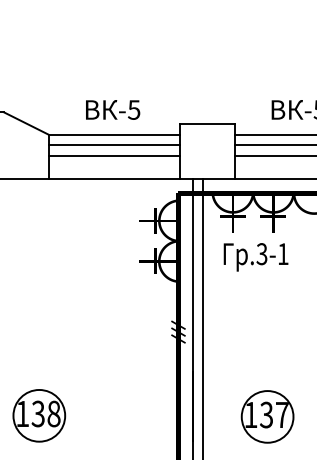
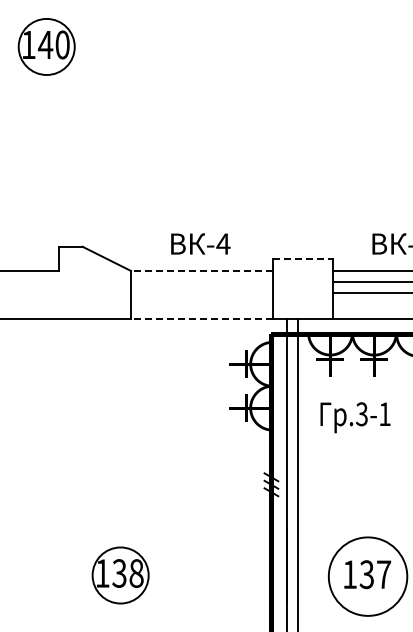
text: (134, 109) -> (223, 243), -5 -> -4
line: (207, 123) -> (302, 258), solid -> dashed
line: (113, 135) -> (201, 271), solid -> dashed
line: (113, 145) -> (201, 282), removed
line: (113, 155) -> (201, 293), removed
line: (113, 178) -> (201, 318), solid -> dashed
text: (256, 257) -> (355, 417), moved
circle: (268, 416) -> (368, 576), size x1.4

